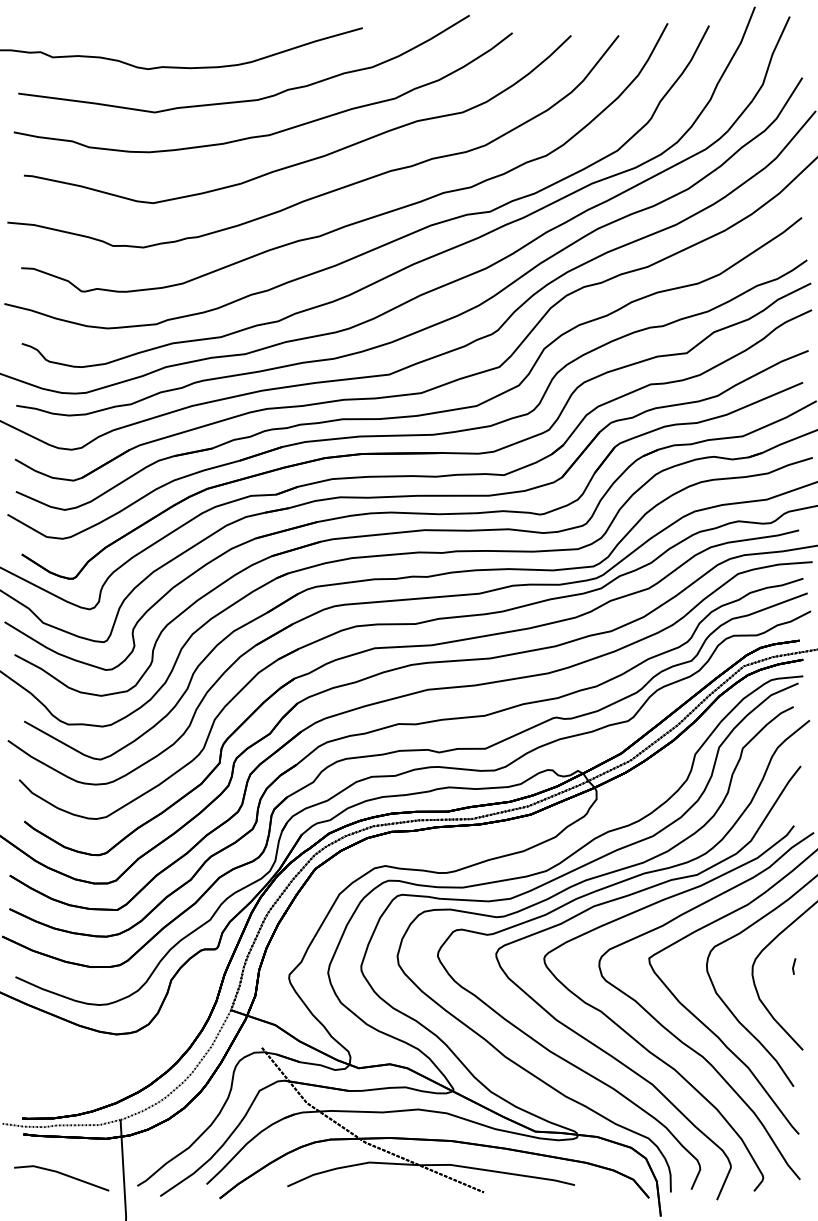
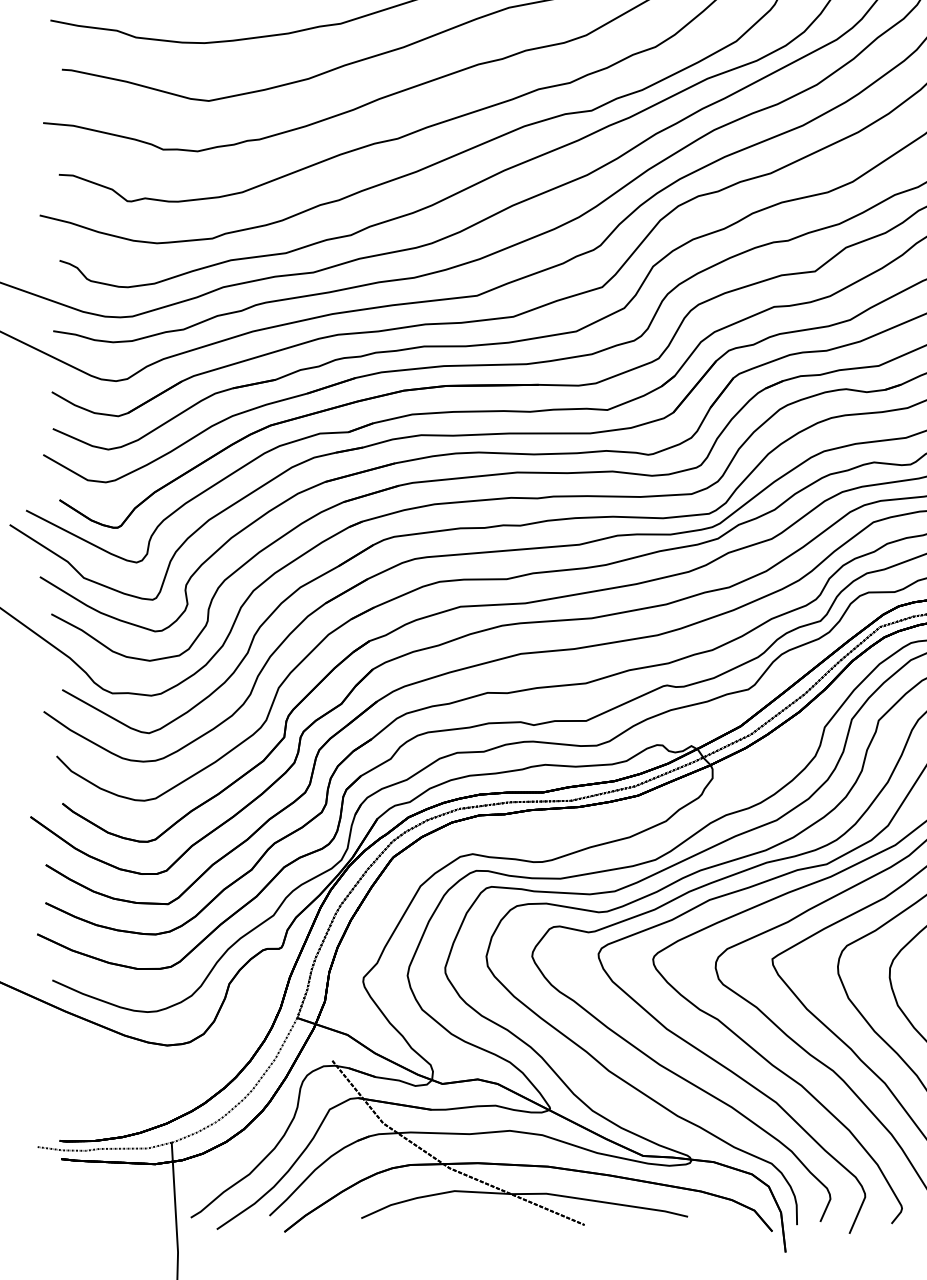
line: (63, 1175) -> (106, 1205), removed

